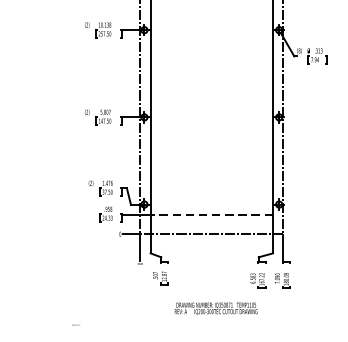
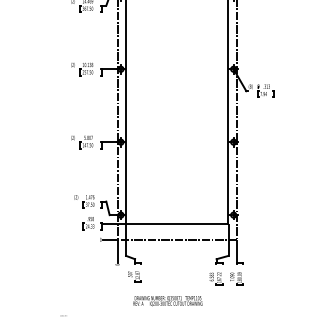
line: (210, 214) -> (176, 223), dashed -> solid
text: (215, 309) -> (167, 301), moved

